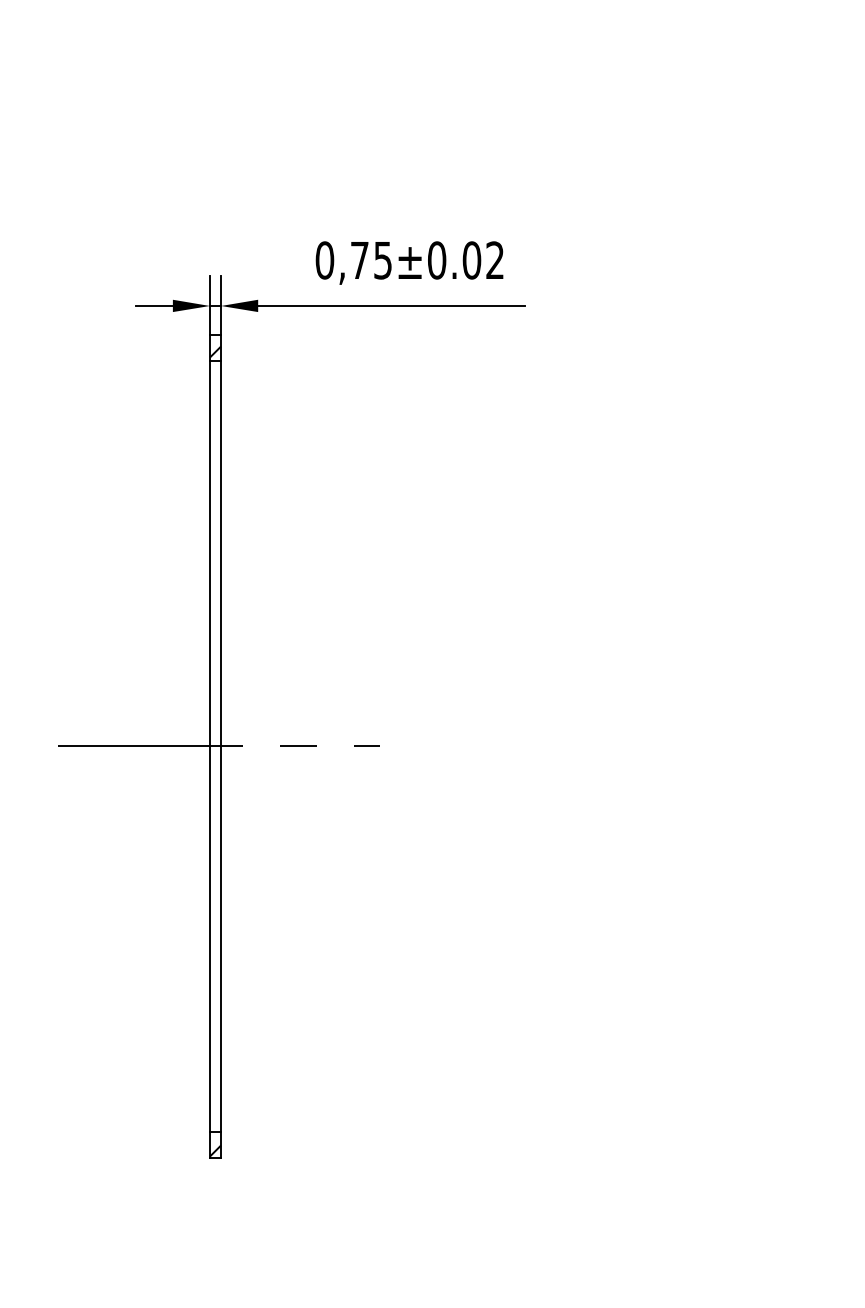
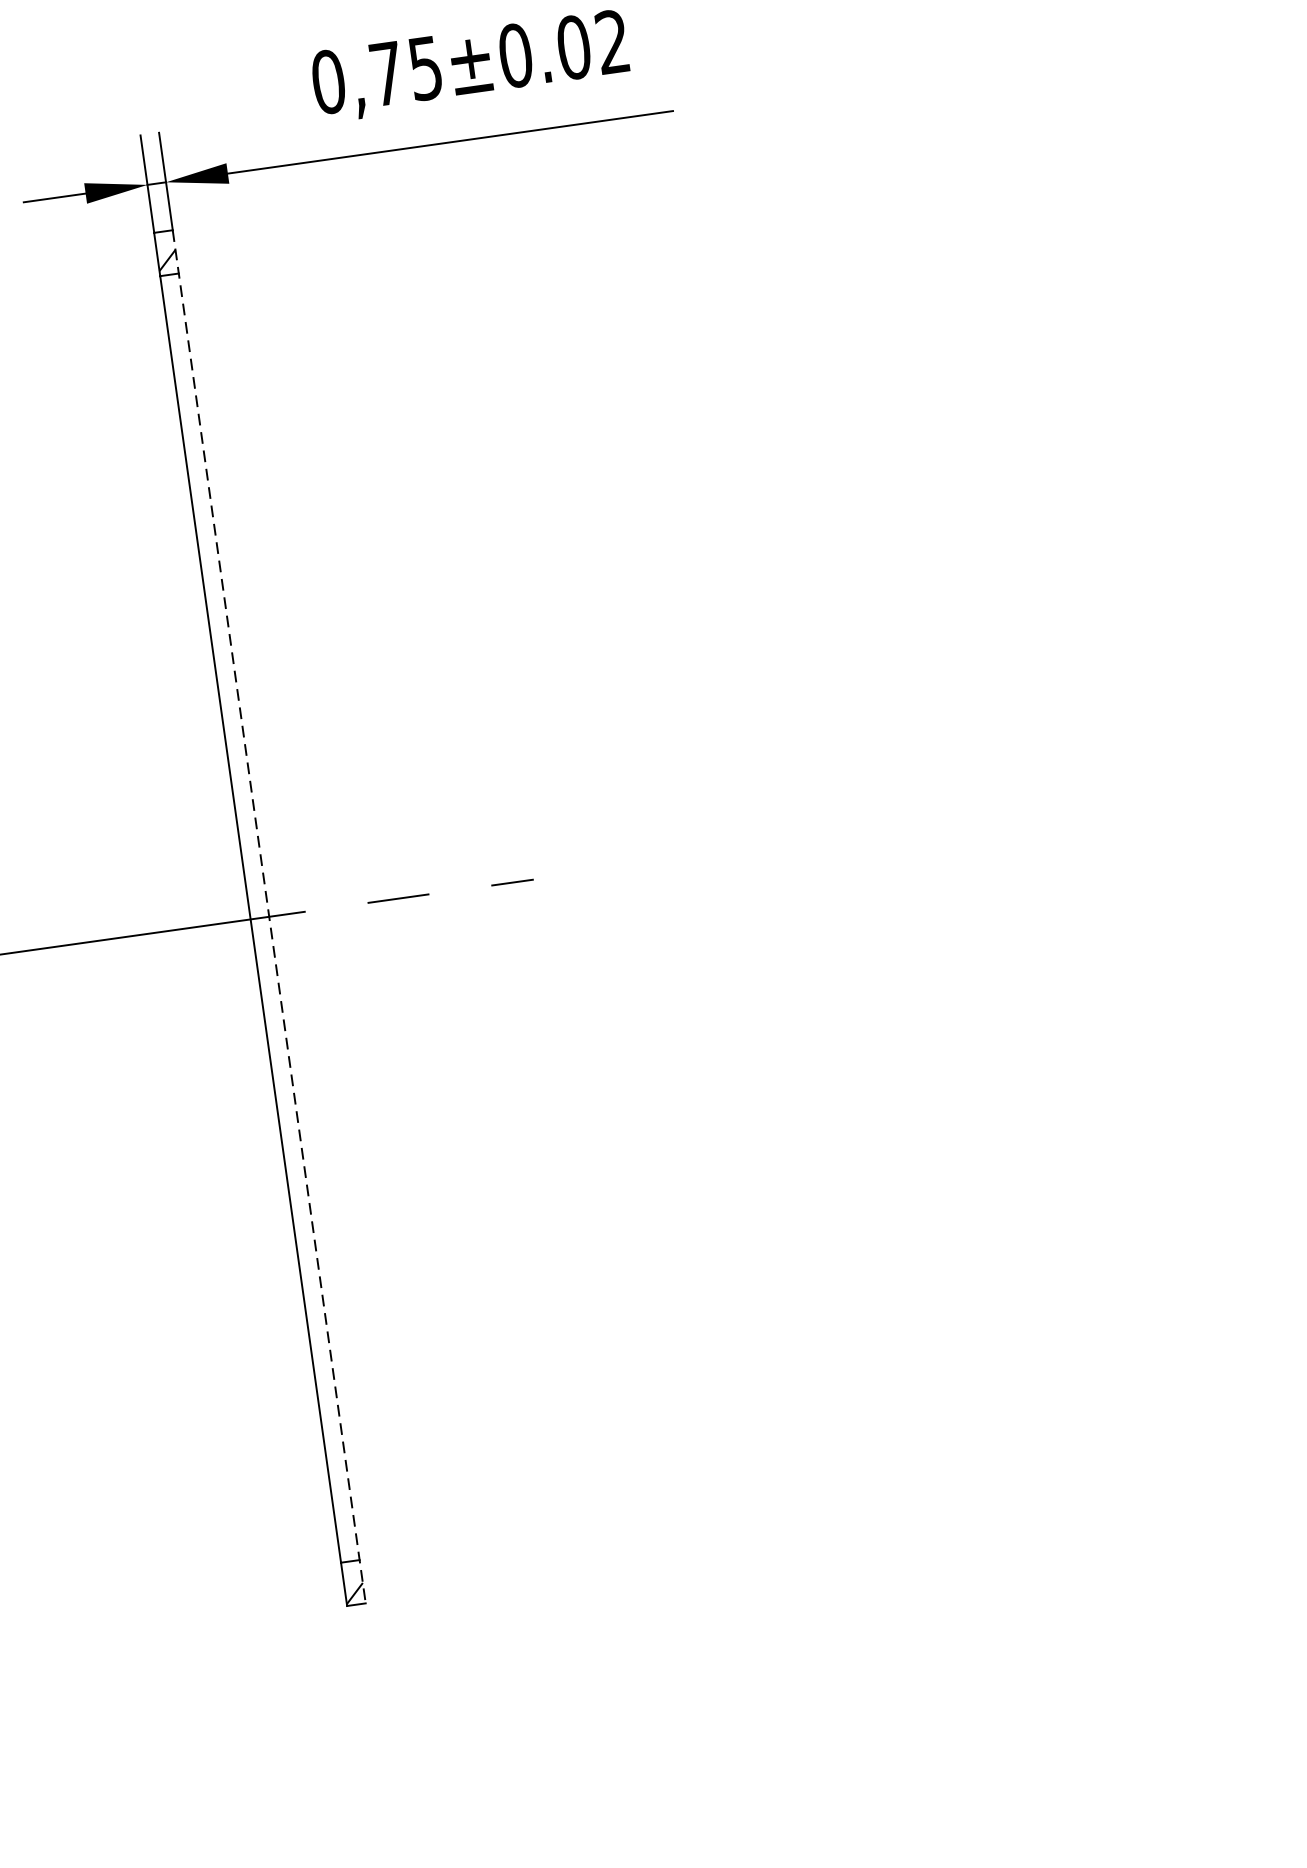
line: (221, 746) -> (270, 917), solid -> dashed

